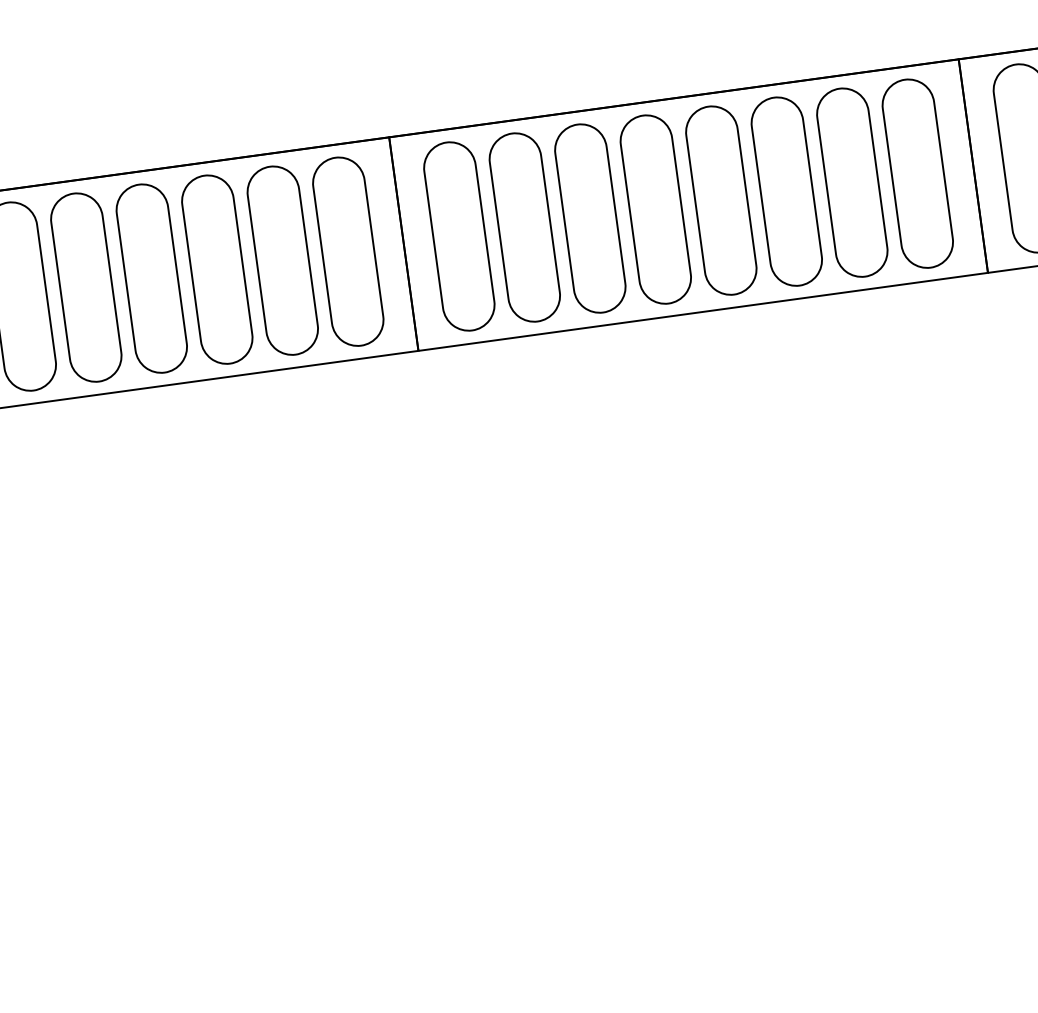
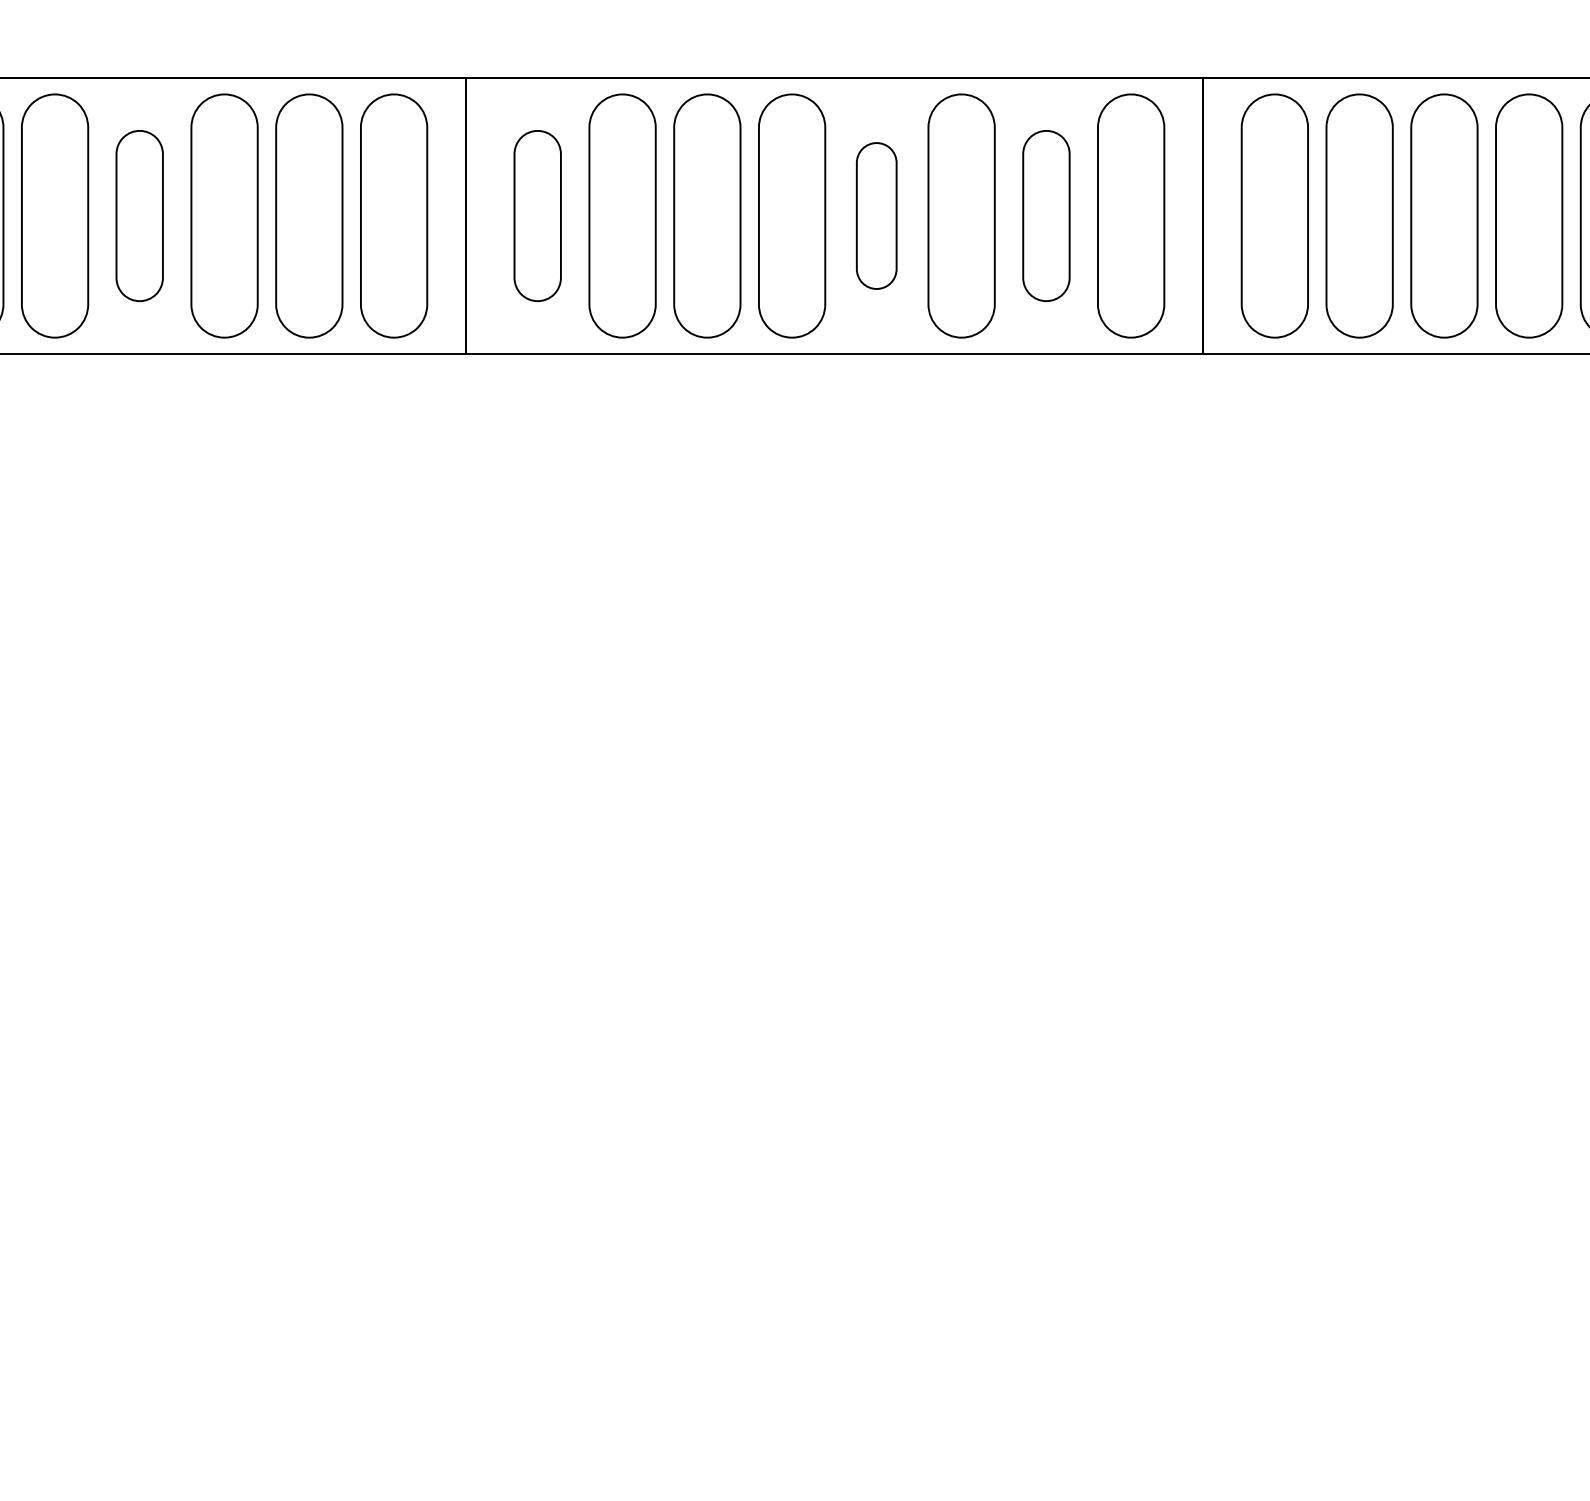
part: (852, 182) -> (1046, 215), size x0.7
part: (720, 200) -> (876, 215), size x0.6
part: (459, 236) -> (537, 215), size x0.7
part: (151, 278) -> (139, 215), size x0.7

